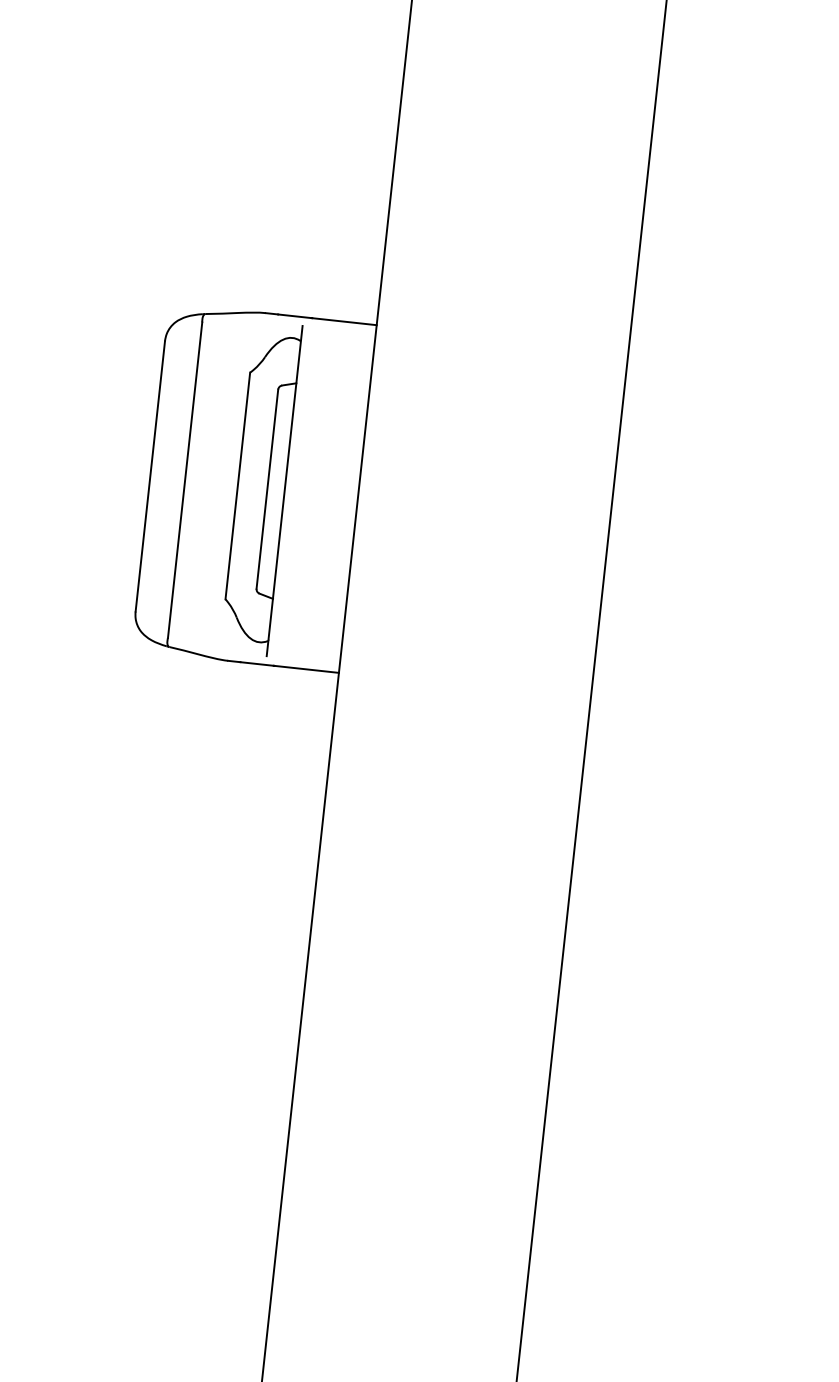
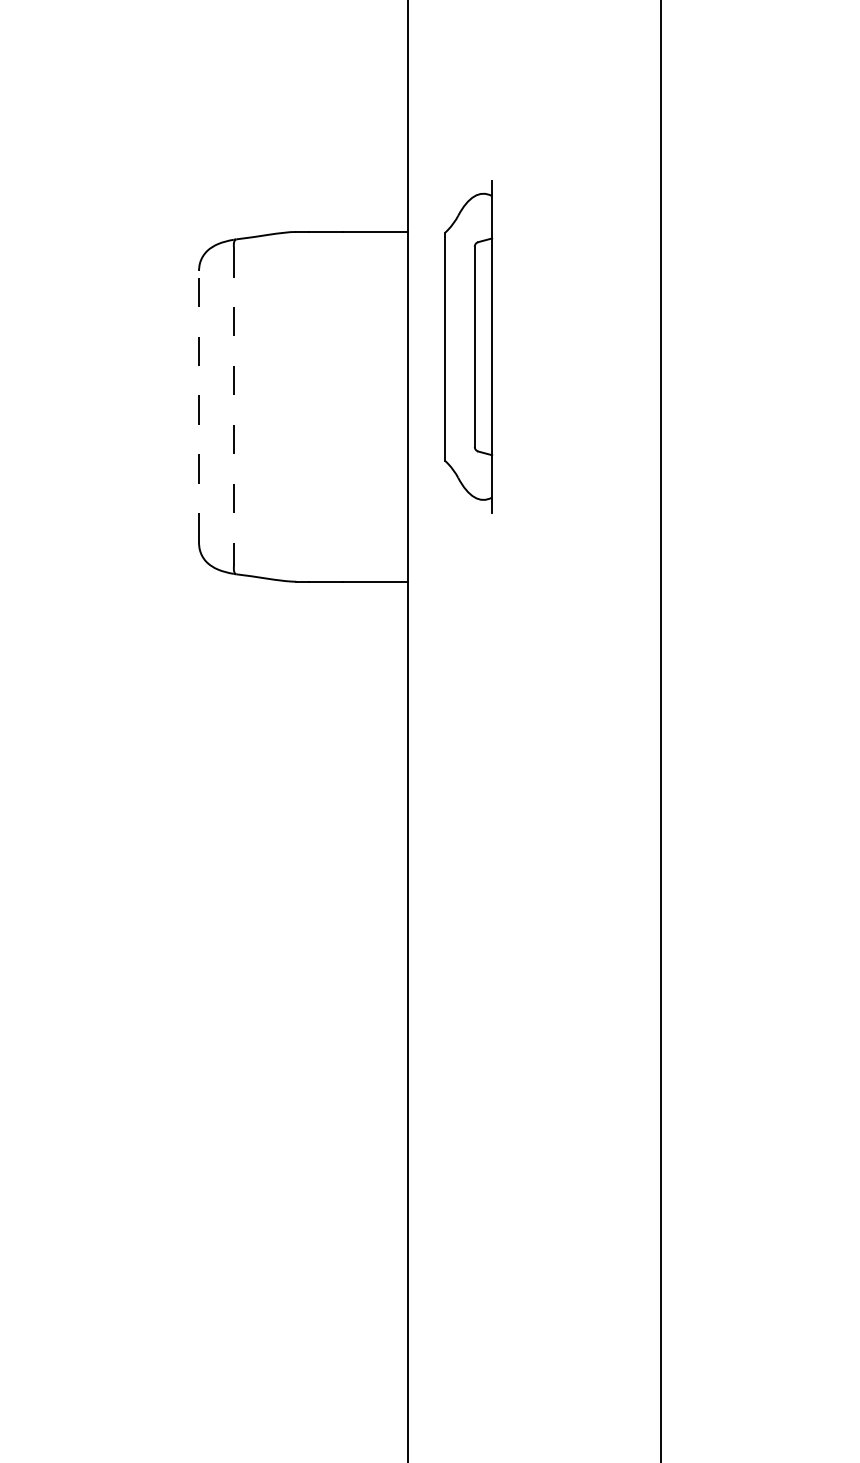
line: (150, 476) -> (199, 406), solid -> dashed
line: (185, 479) -> (234, 406), solid -> dashed
part: (261, 488) -> (468, 346), moved

